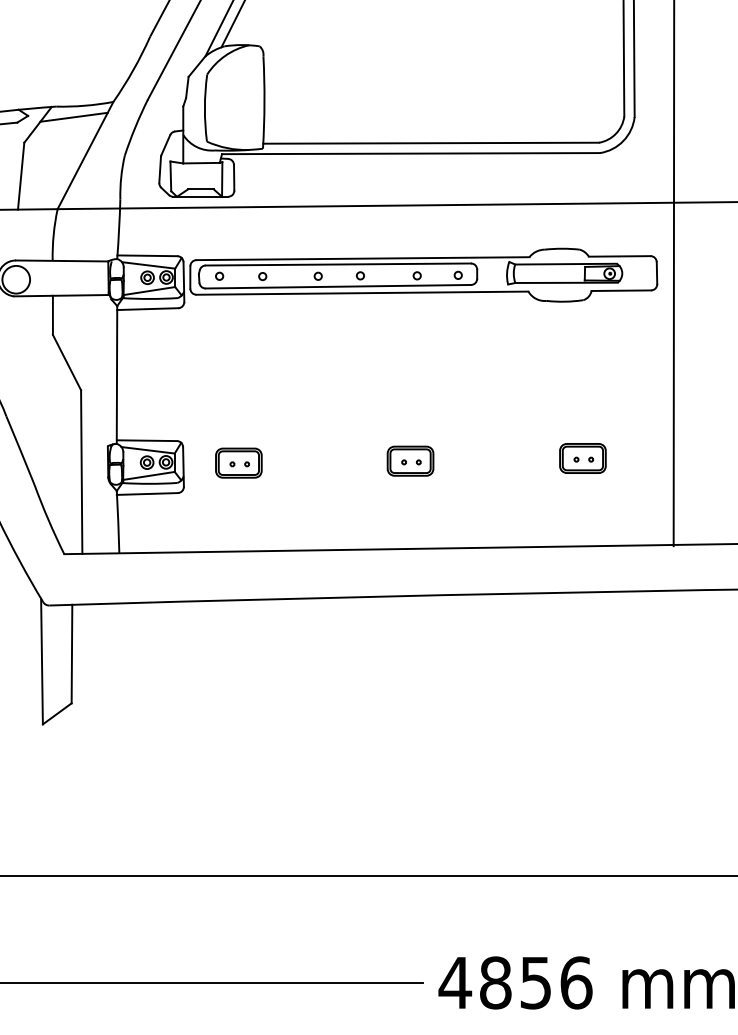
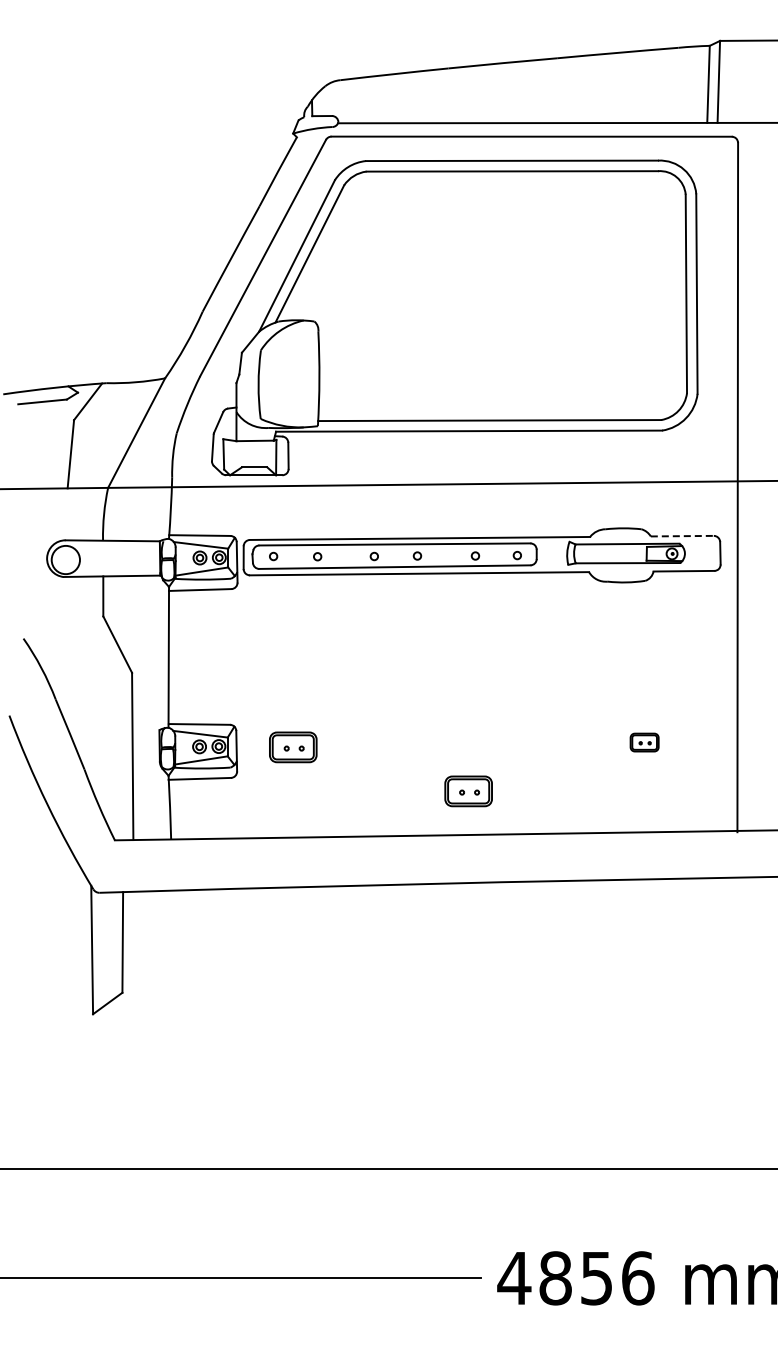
line: (73, 116) -> (124, 393), removed
line: (619, 256) -> (682, 536), solid -> dashed
part: (582, 458) -> (644, 742), size x0.6
part: (410, 461) -> (468, 791), moved

